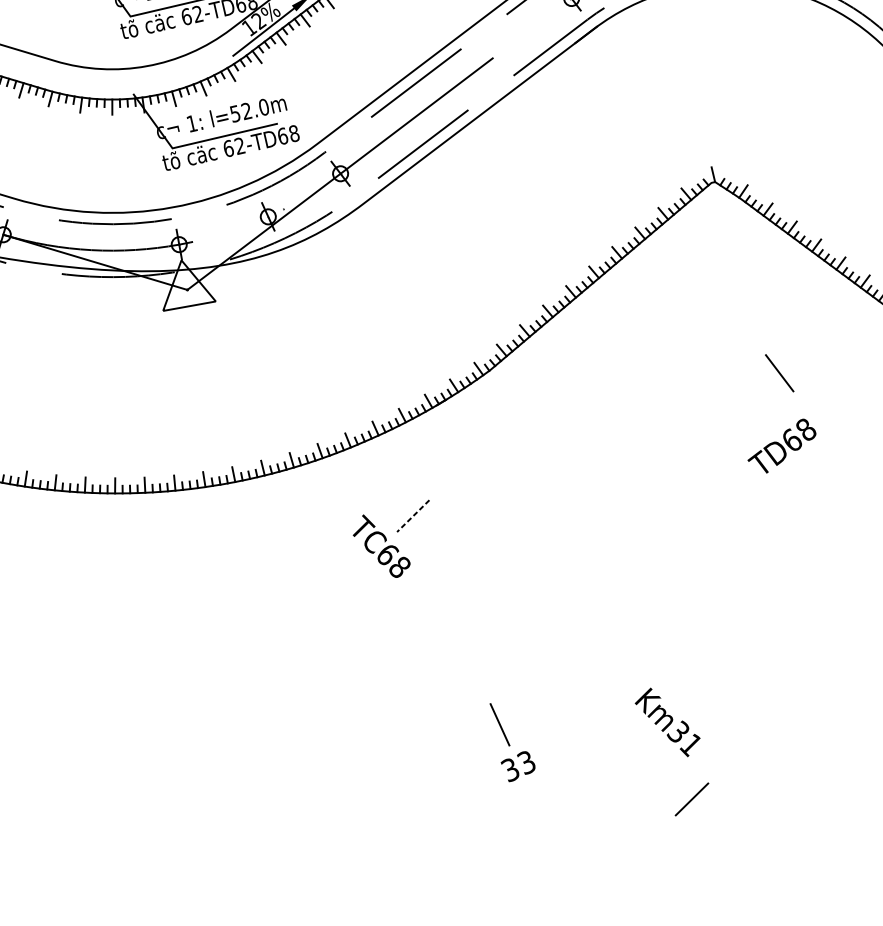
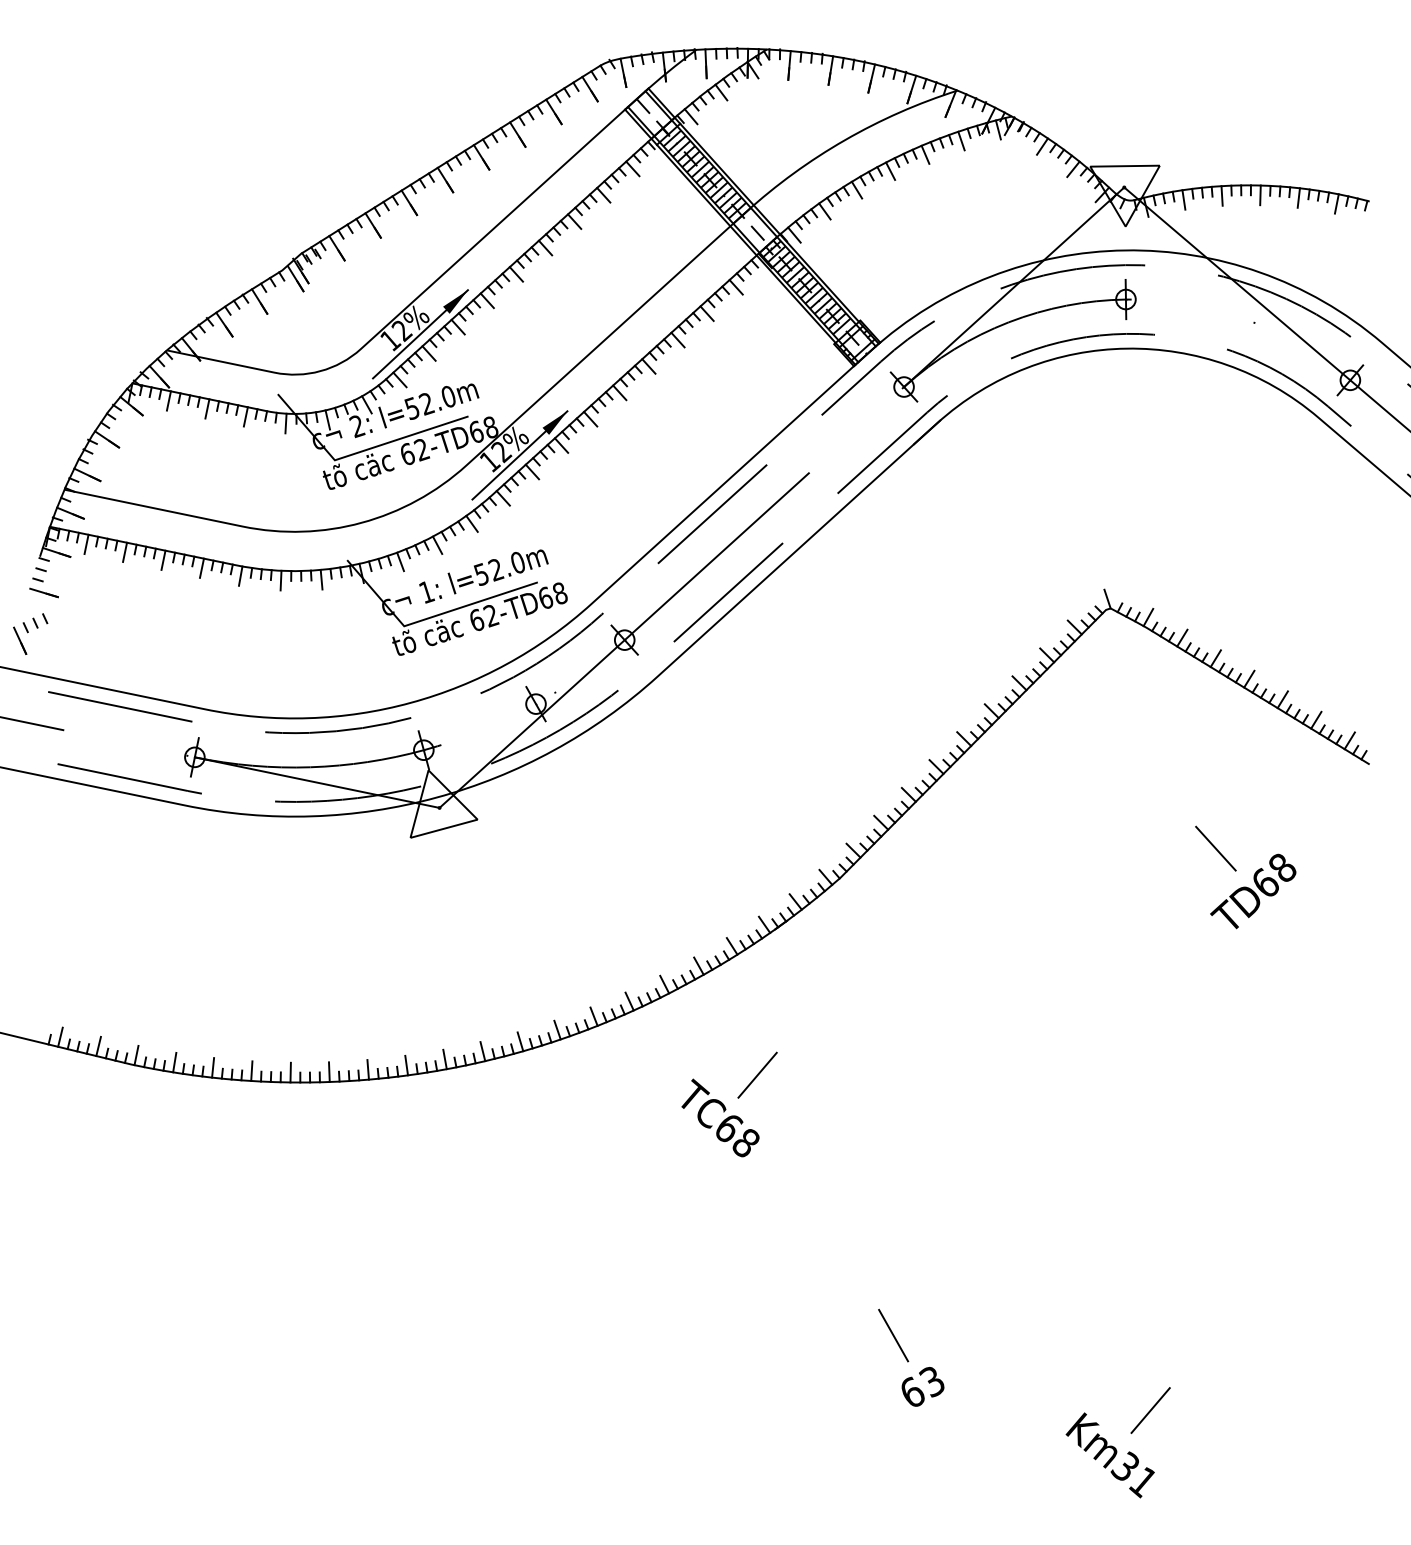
text: (782, 445) -> (1253, 891), moved
line: (413, 516) -> (757, 1075), dashed -> solid
text: (666, 722) -> (1109, 1455), moved
text: (509, 769) -> (911, 1392), 33 -> 63

